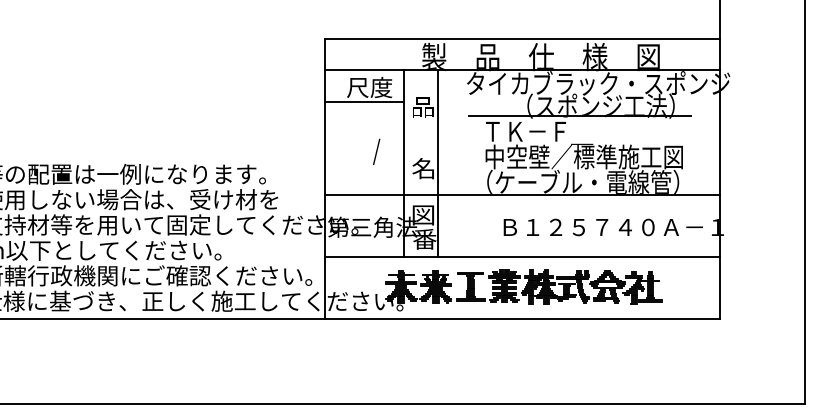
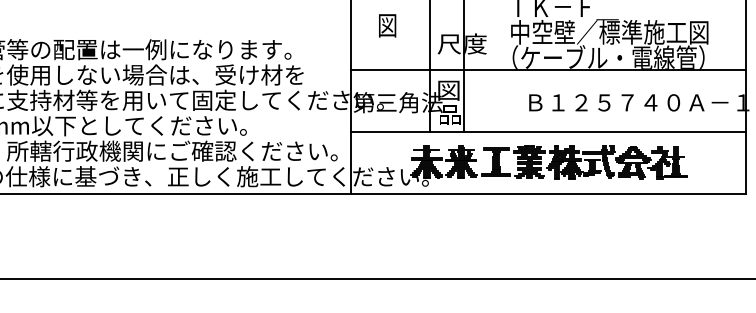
text: (366, 151) -> (391, 26), / -> 図
text: (436, 168) -> (461, 43), 名 -> 尺度
text: (424, 239) -> (449, 114), 番 -> 品

